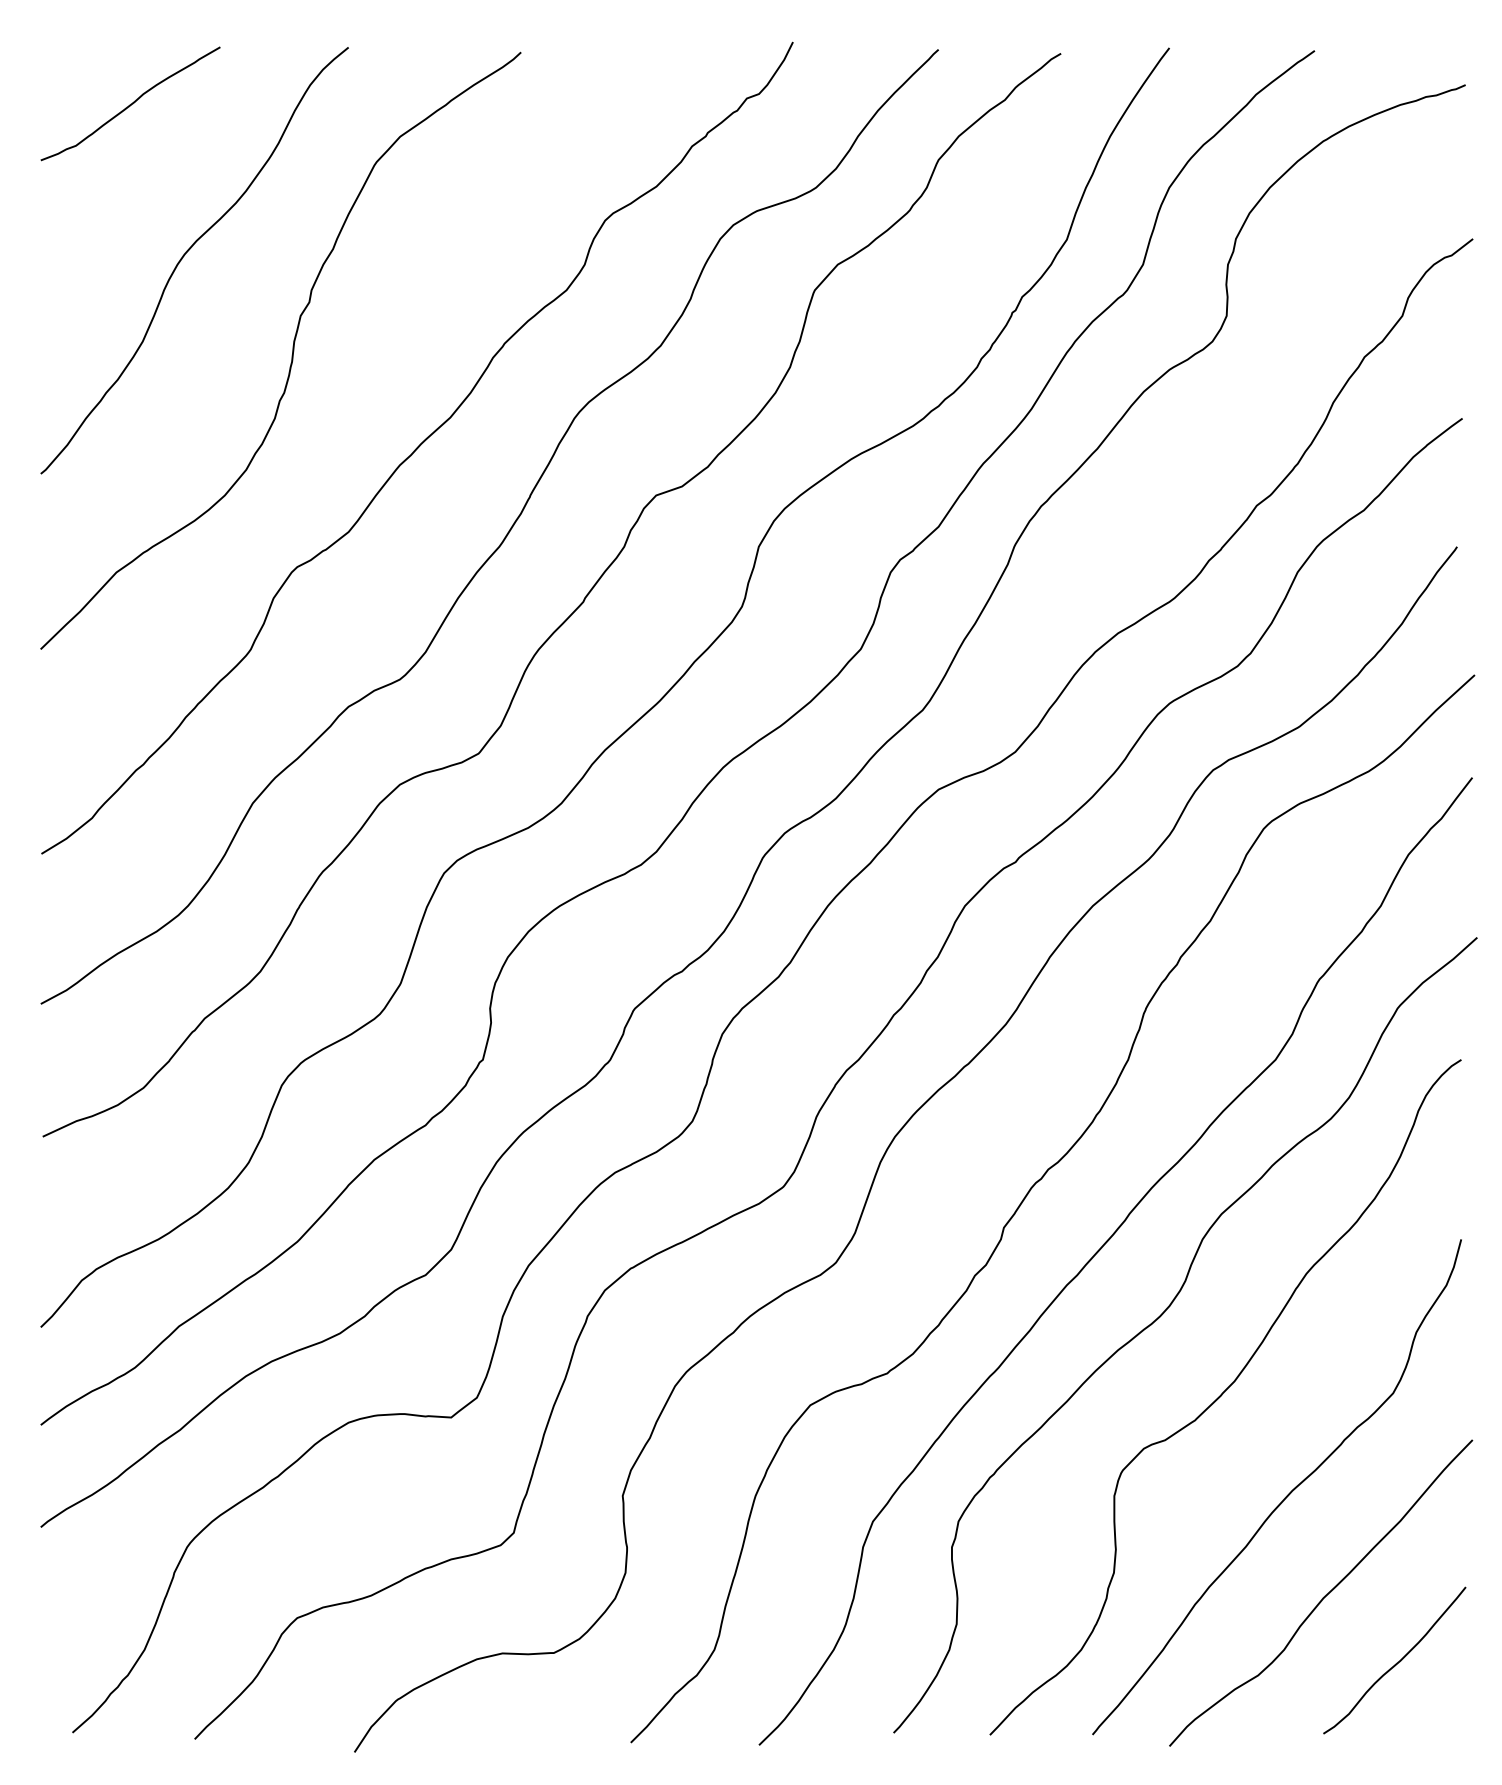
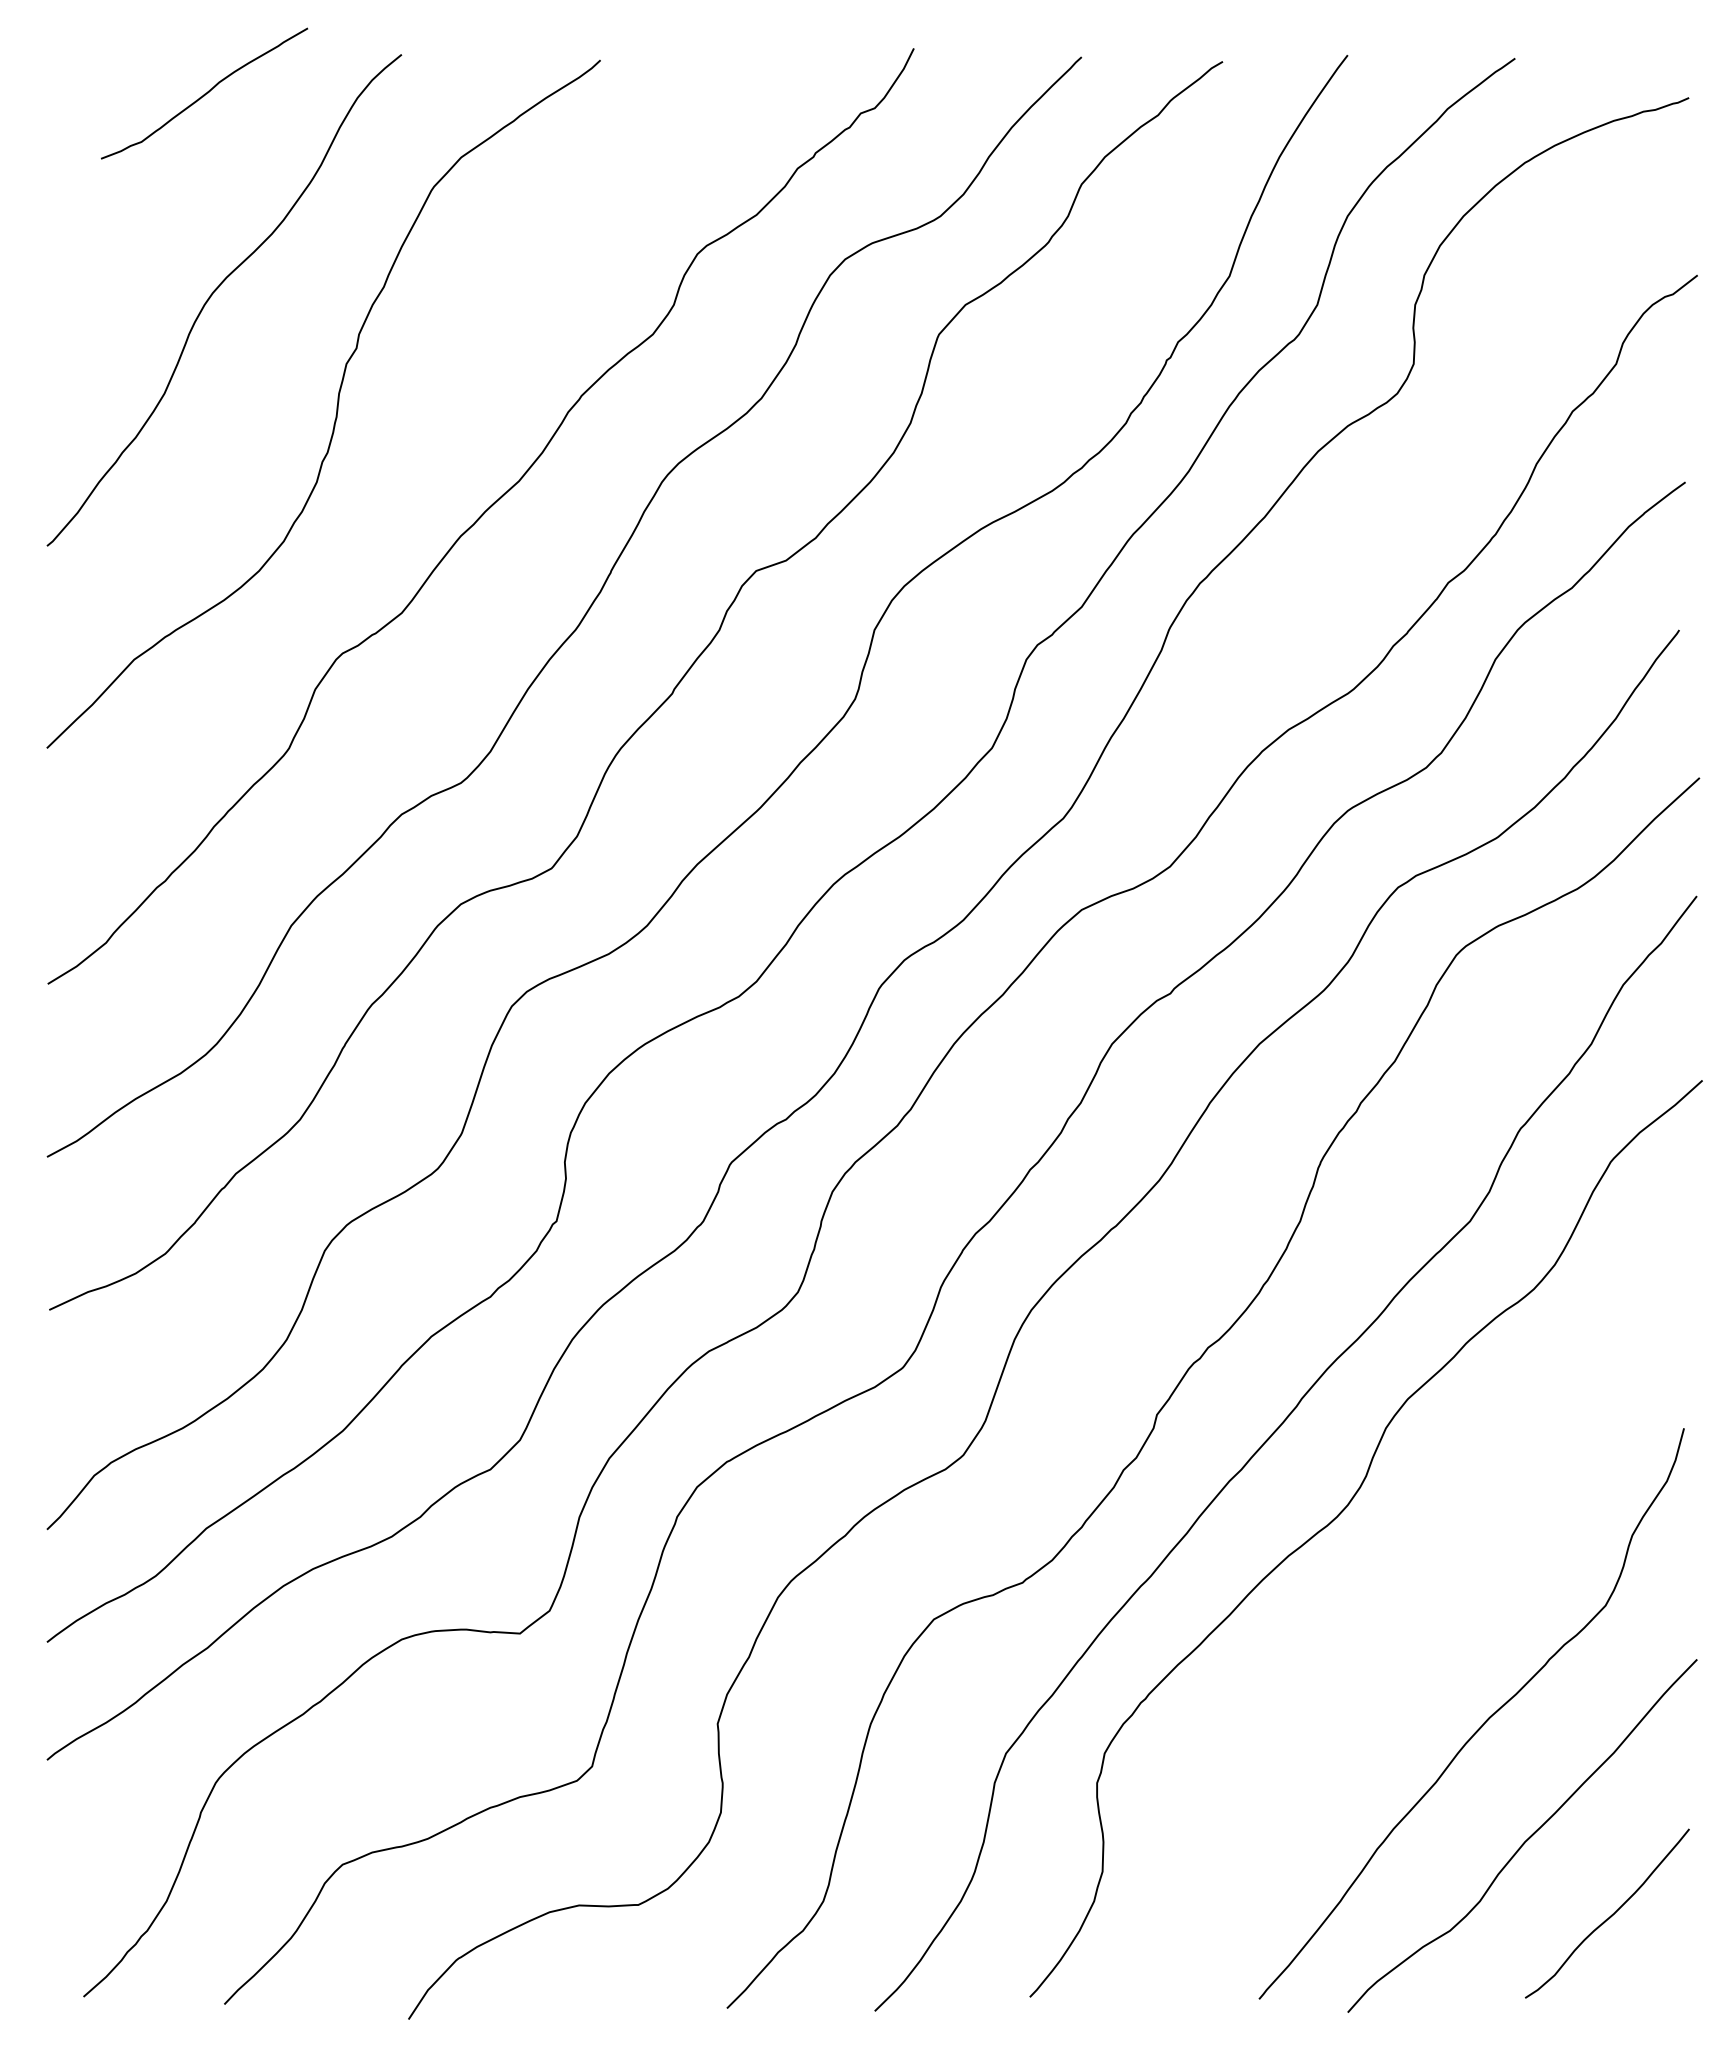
curve: (130, 103) -> (204, 93), moved
curve: (1222, 1395) -> (1408, 1608), removed

